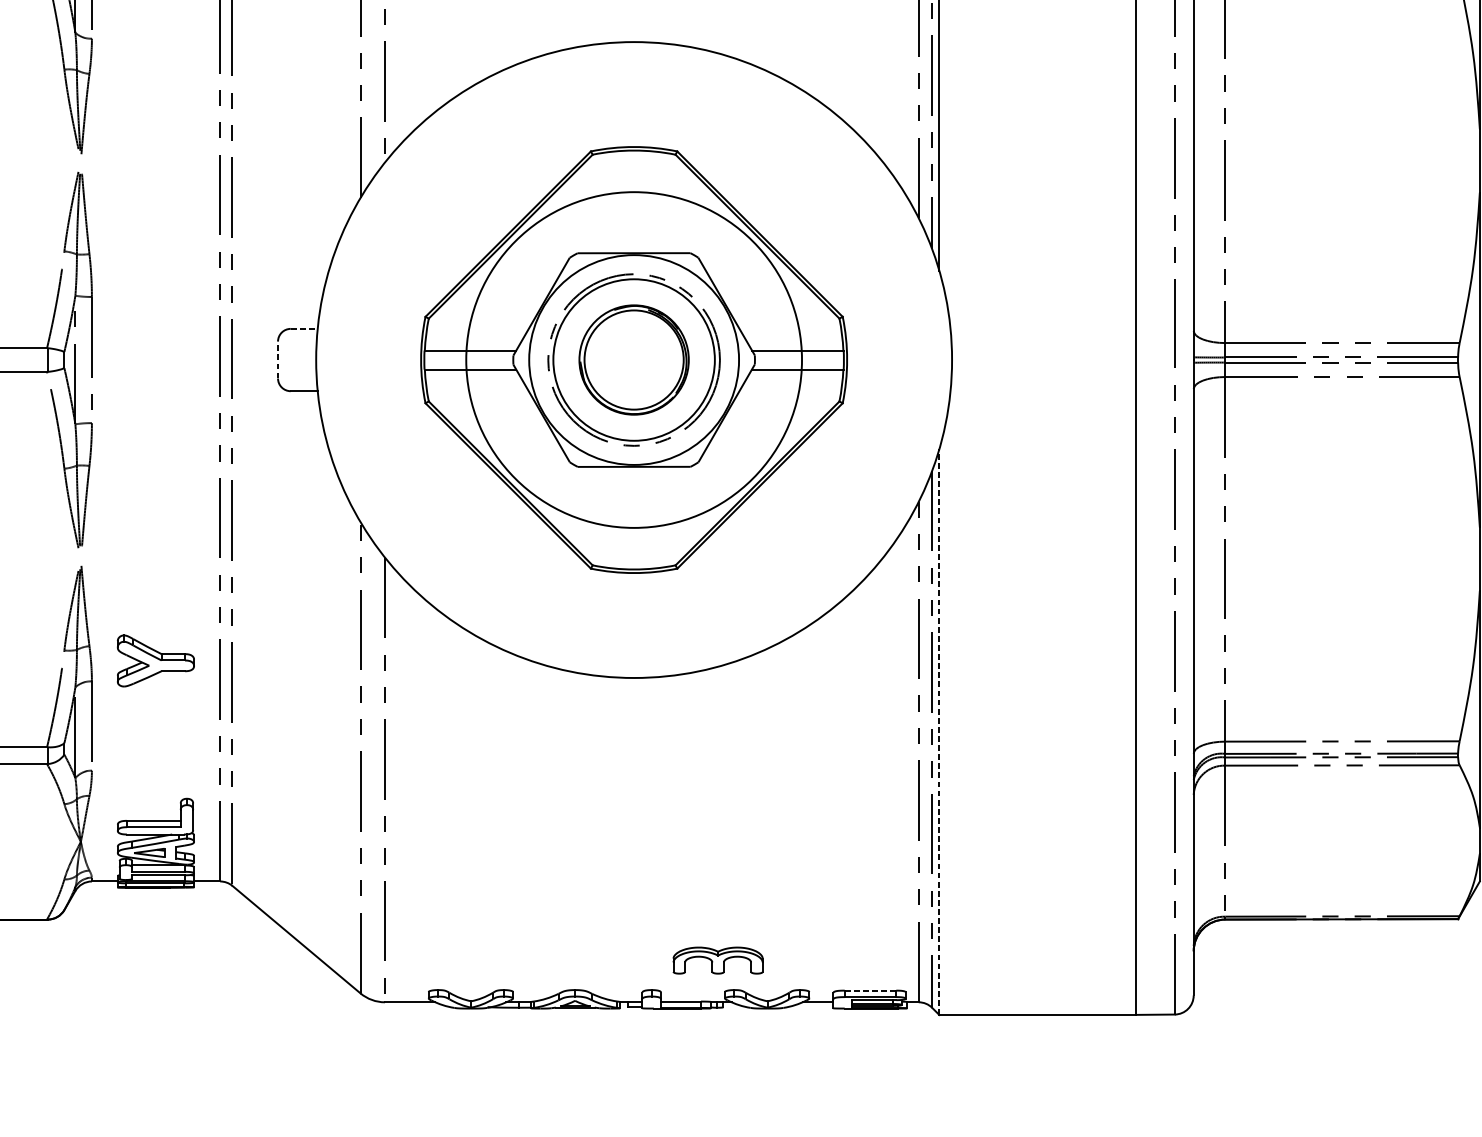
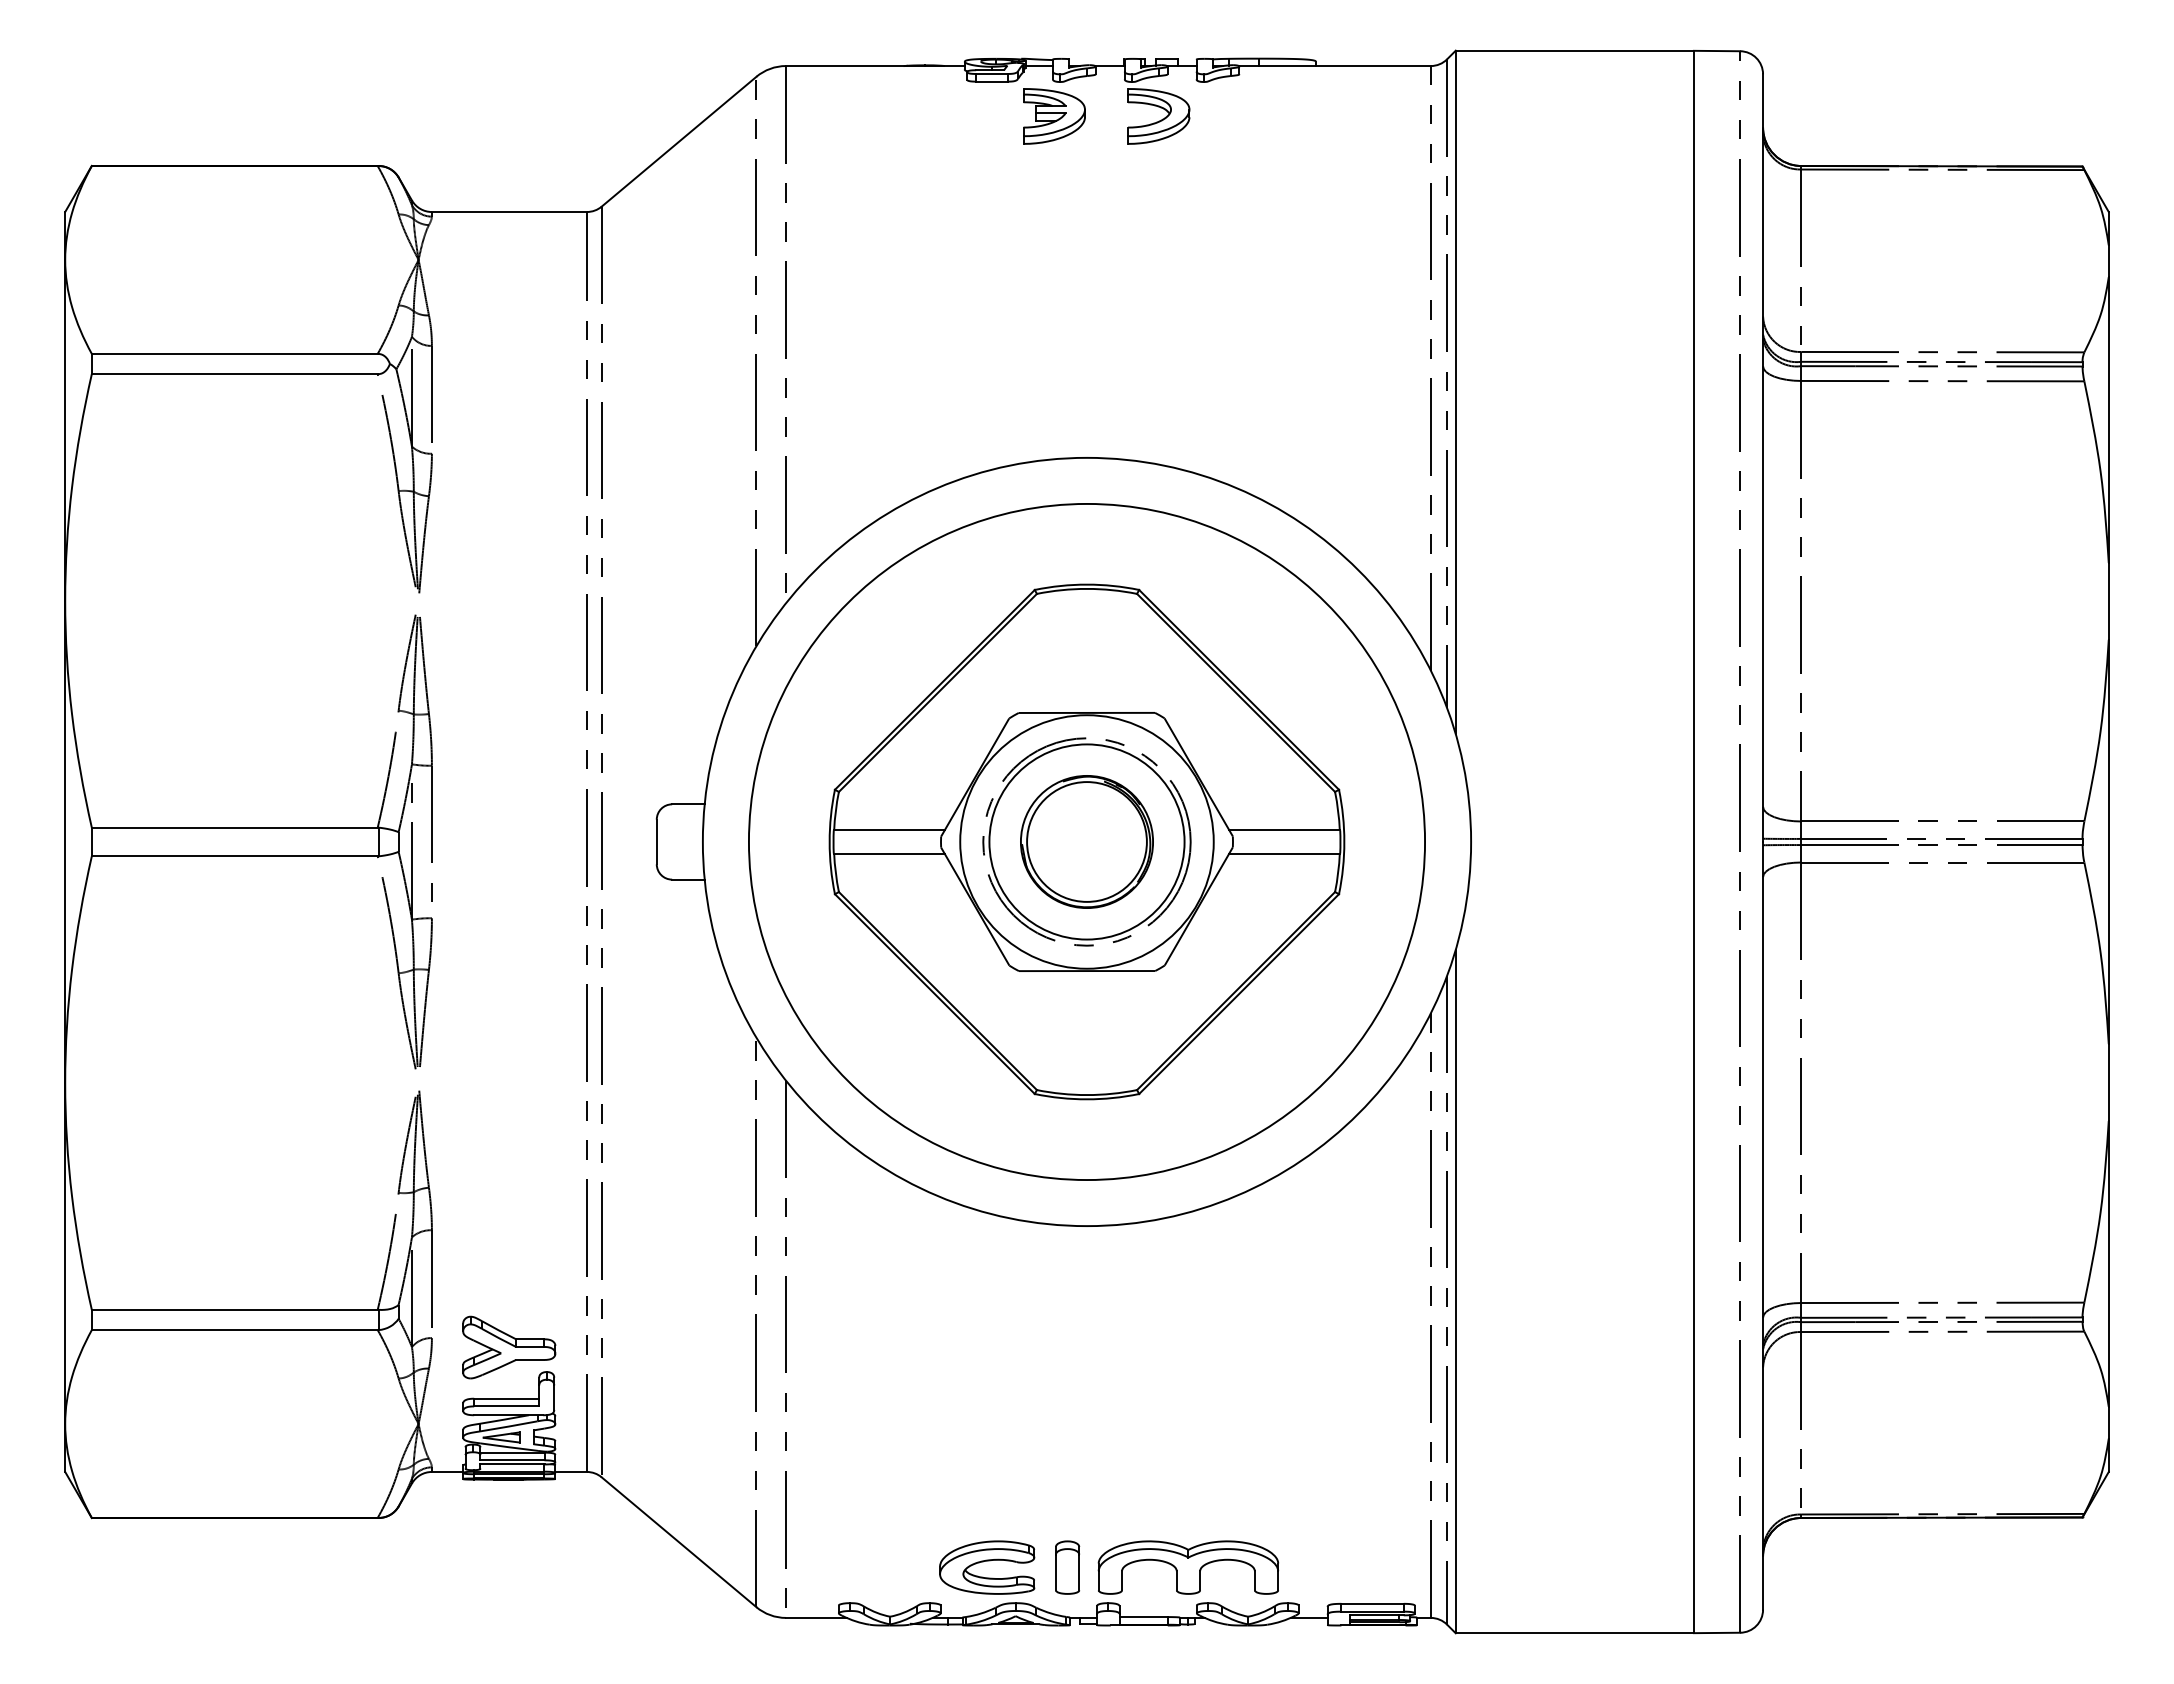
line: (304, 329) -> (688, 804), dashed -> solid
line: (277, 359) -> (656, 841), dashed -> solid
circle: (633, 359) -> (1086, 841), size x1.67
part: (156, 660) -> (509, 1347), moved
line: (939, 732) -> (1455, 1291), dashed -> solid
part: (551, 960) -> (987, 1567), added
part: (617, 960) -> (1067, 1567), added
part: (718, 960) -> (1188, 1567), size x1.67
line: (871, 990) -> (1373, 1603), dashed -> solid

